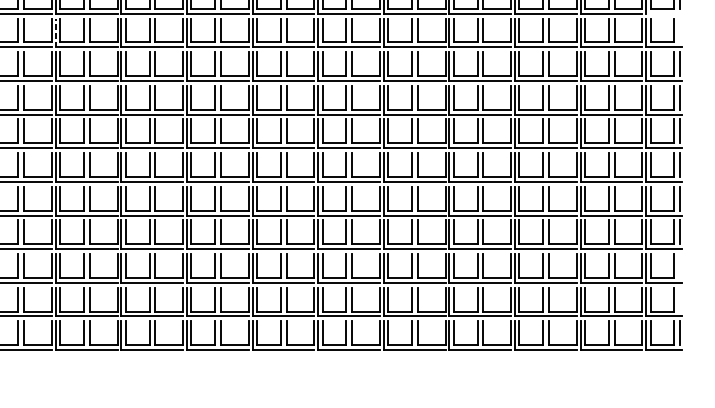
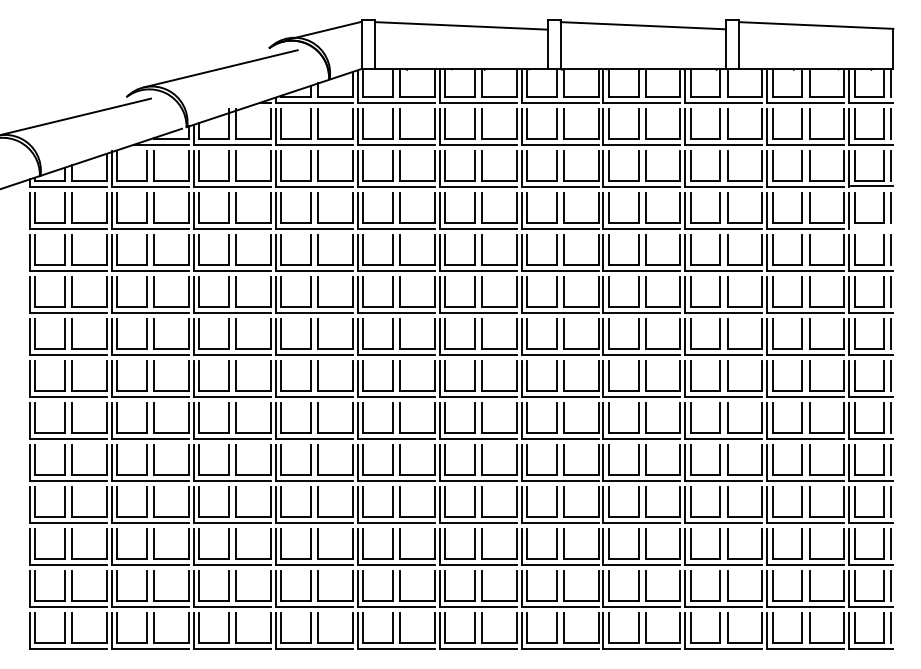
line: (680, 30) -> (891, 249), added
line: (55, 32) -> (111, 252), dashed -> solid
line: (680, 265) -> (891, 543), added
line: (680, 299) -> (891, 585), added

